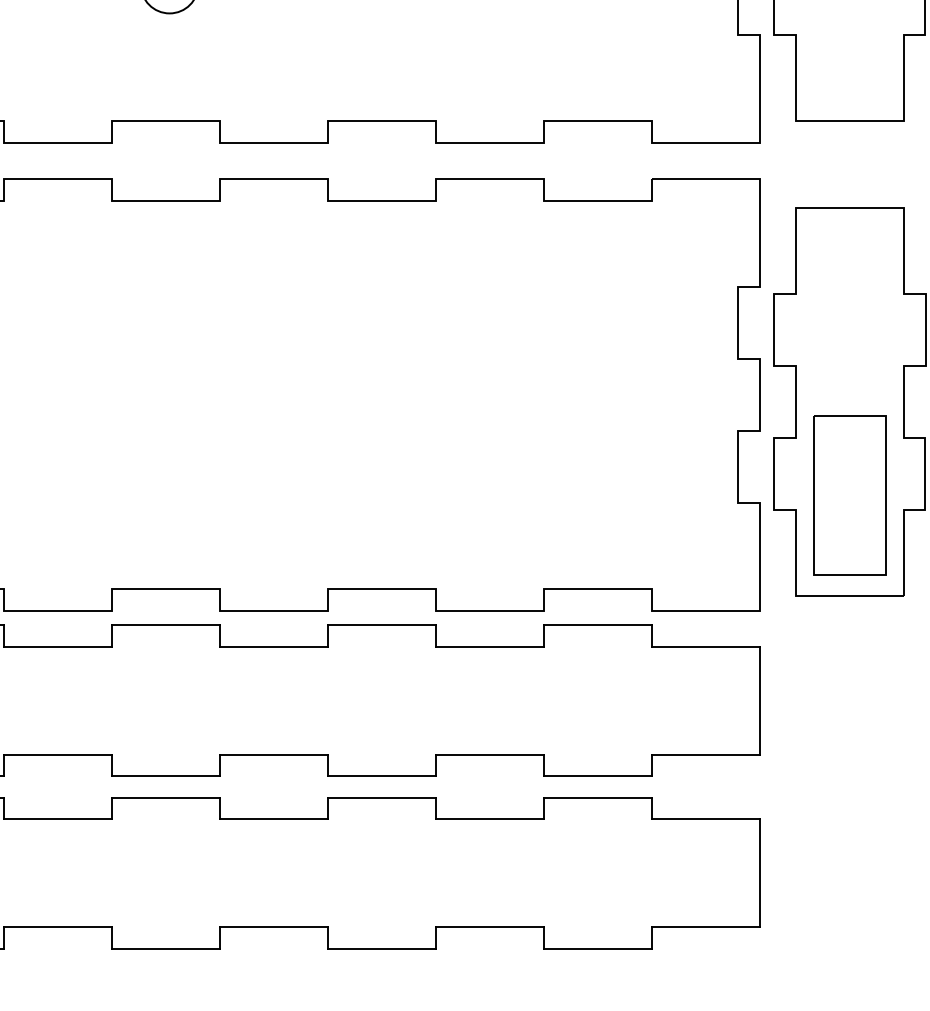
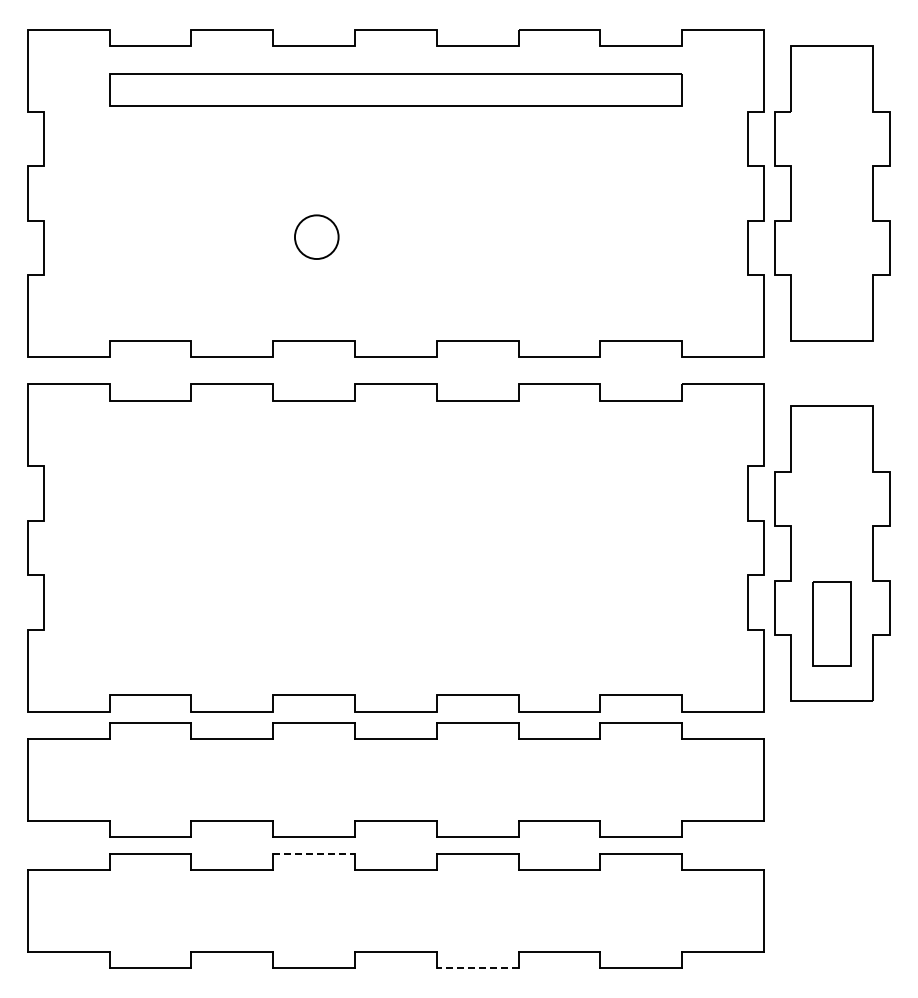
part: (850, 494) -> (832, 623), size x0.7
line: (166, 797) -> (314, 853), solid -> dashed
line: (381, 949) -> (477, 968), solid -> dashed

